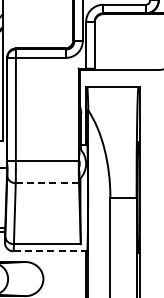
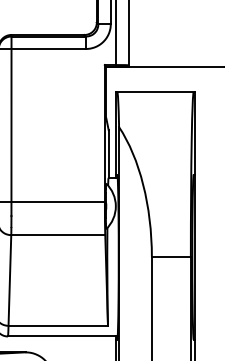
line: (47, 183) -> (58, 235), dashed -> solid
line: (50, 251) -> (62, 336), dashed -> solid

